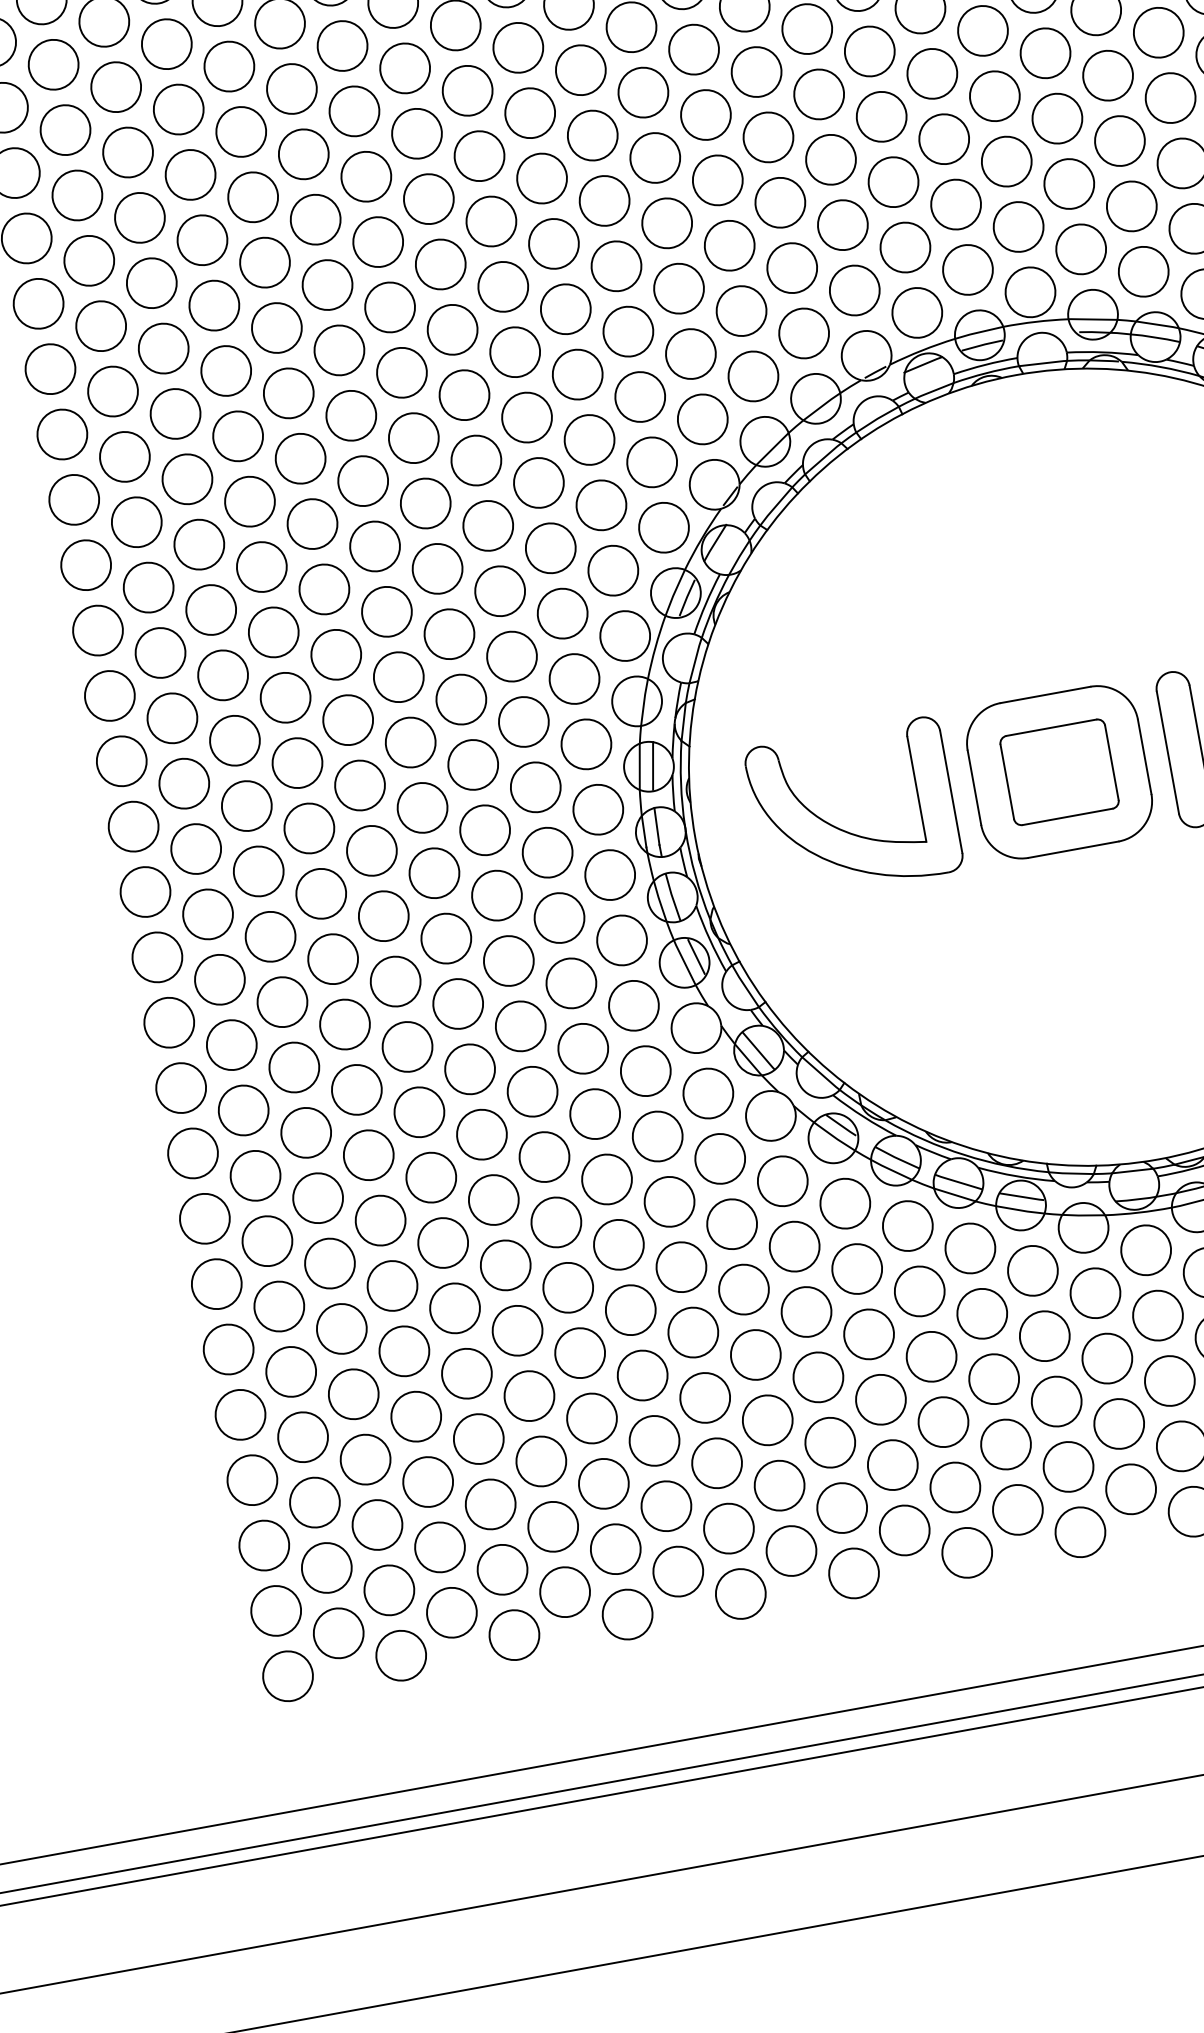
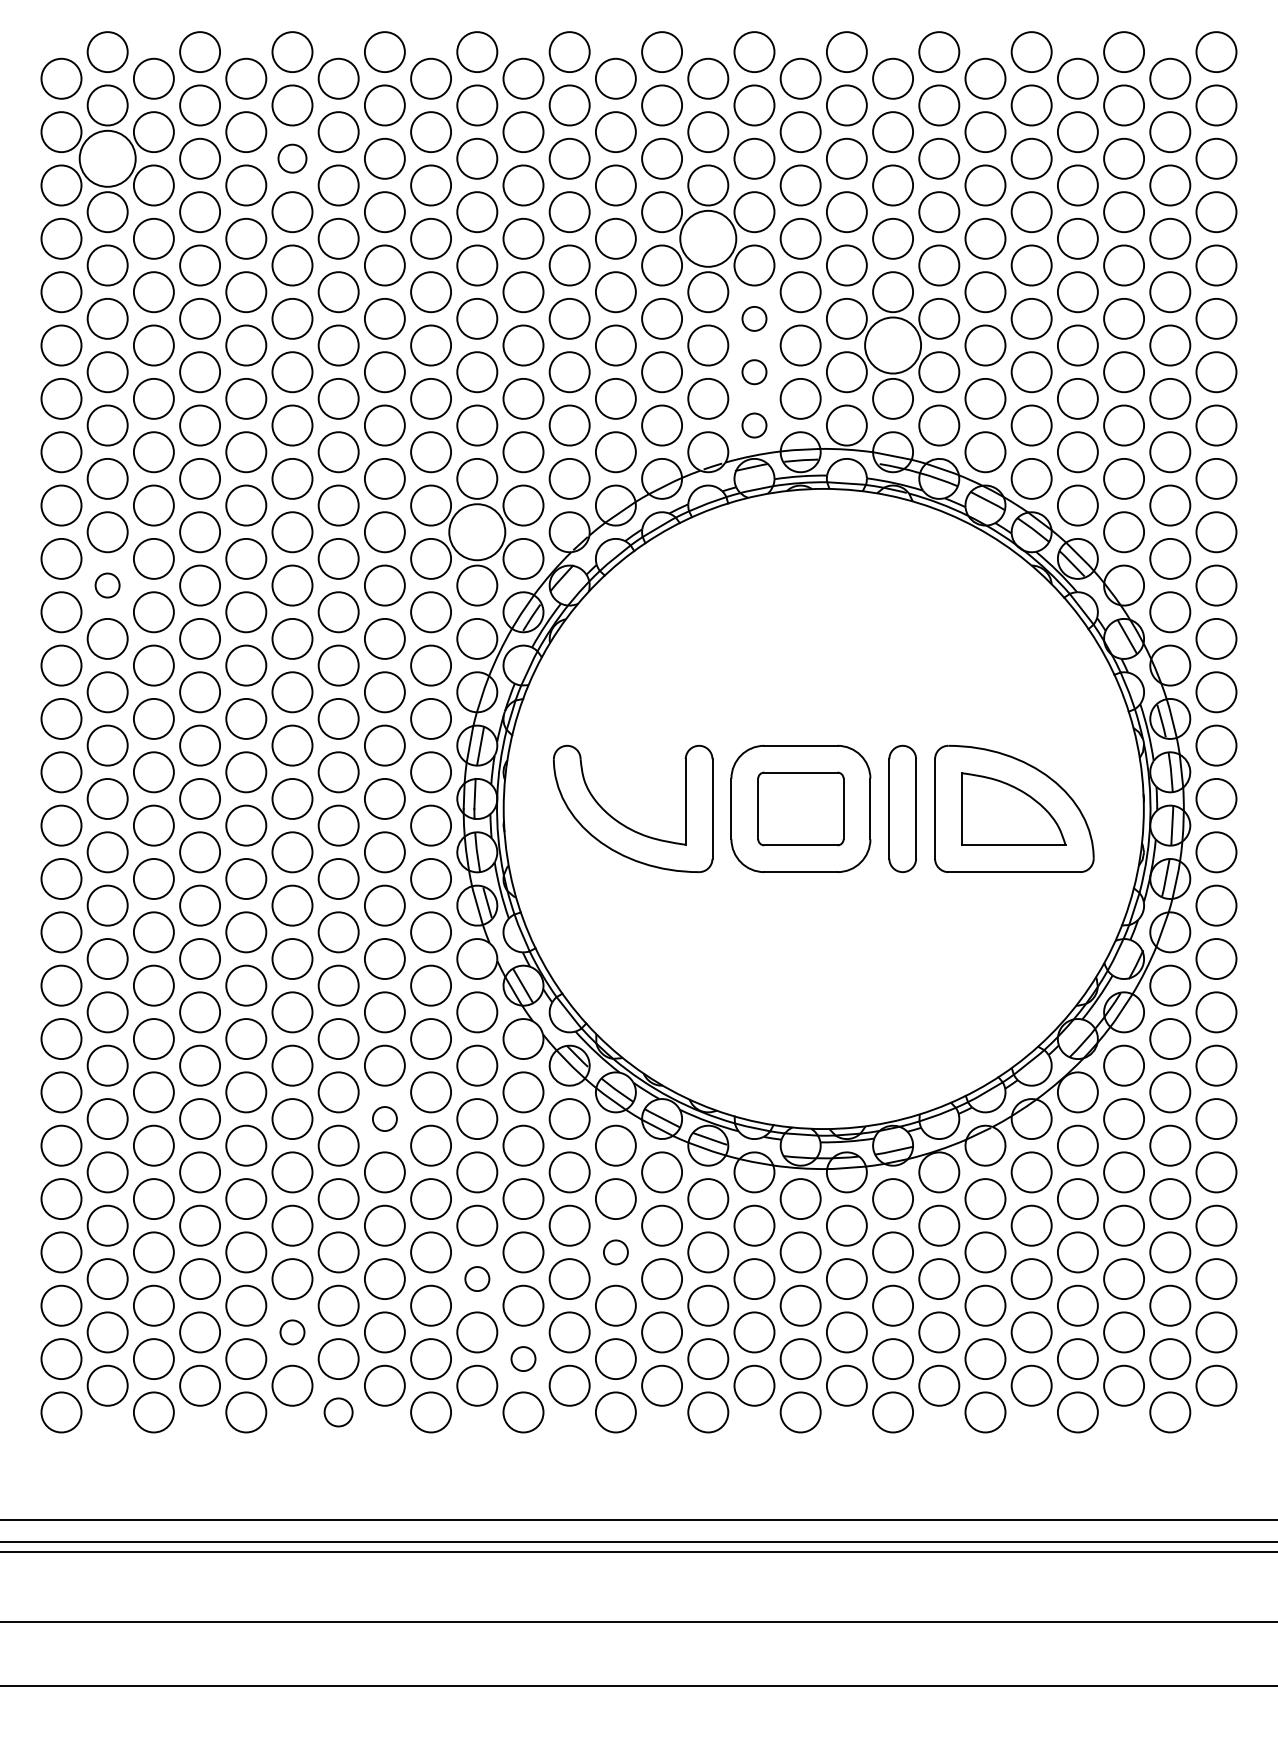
circle: (291, 88) -> (292, 158), size x0.7
circle: (819, 93) -> (708, 238), size x1.4
circle: (65, 129) -> (107, 158), size x1.4
circle: (893, 181) -> (754, 318), size x0.6
circle: (1069, 183) -> (893, 345), size x1.4
circle: (905, 247) -> (754, 372), size x0.6
circle: (917, 312) -> (754, 425), size x0.6
circle: (601, 505) -> (477, 532), size x1.4
circle: (160, 652) -> (107, 585), size x0.6
circle: (618, 1244) -> (384, 1118), size x0.6
circle: (931, 1356) -> (615, 1252), size x0.6
circle: (767, 1419) -> (477, 1278), size x0.6
circle: (842, 1507) -> (523, 1358), size x0.6
circle: (553, 1526) -> (292, 1332), size x0.6
circle: (627, 1614) -> (338, 1412), size x0.7

